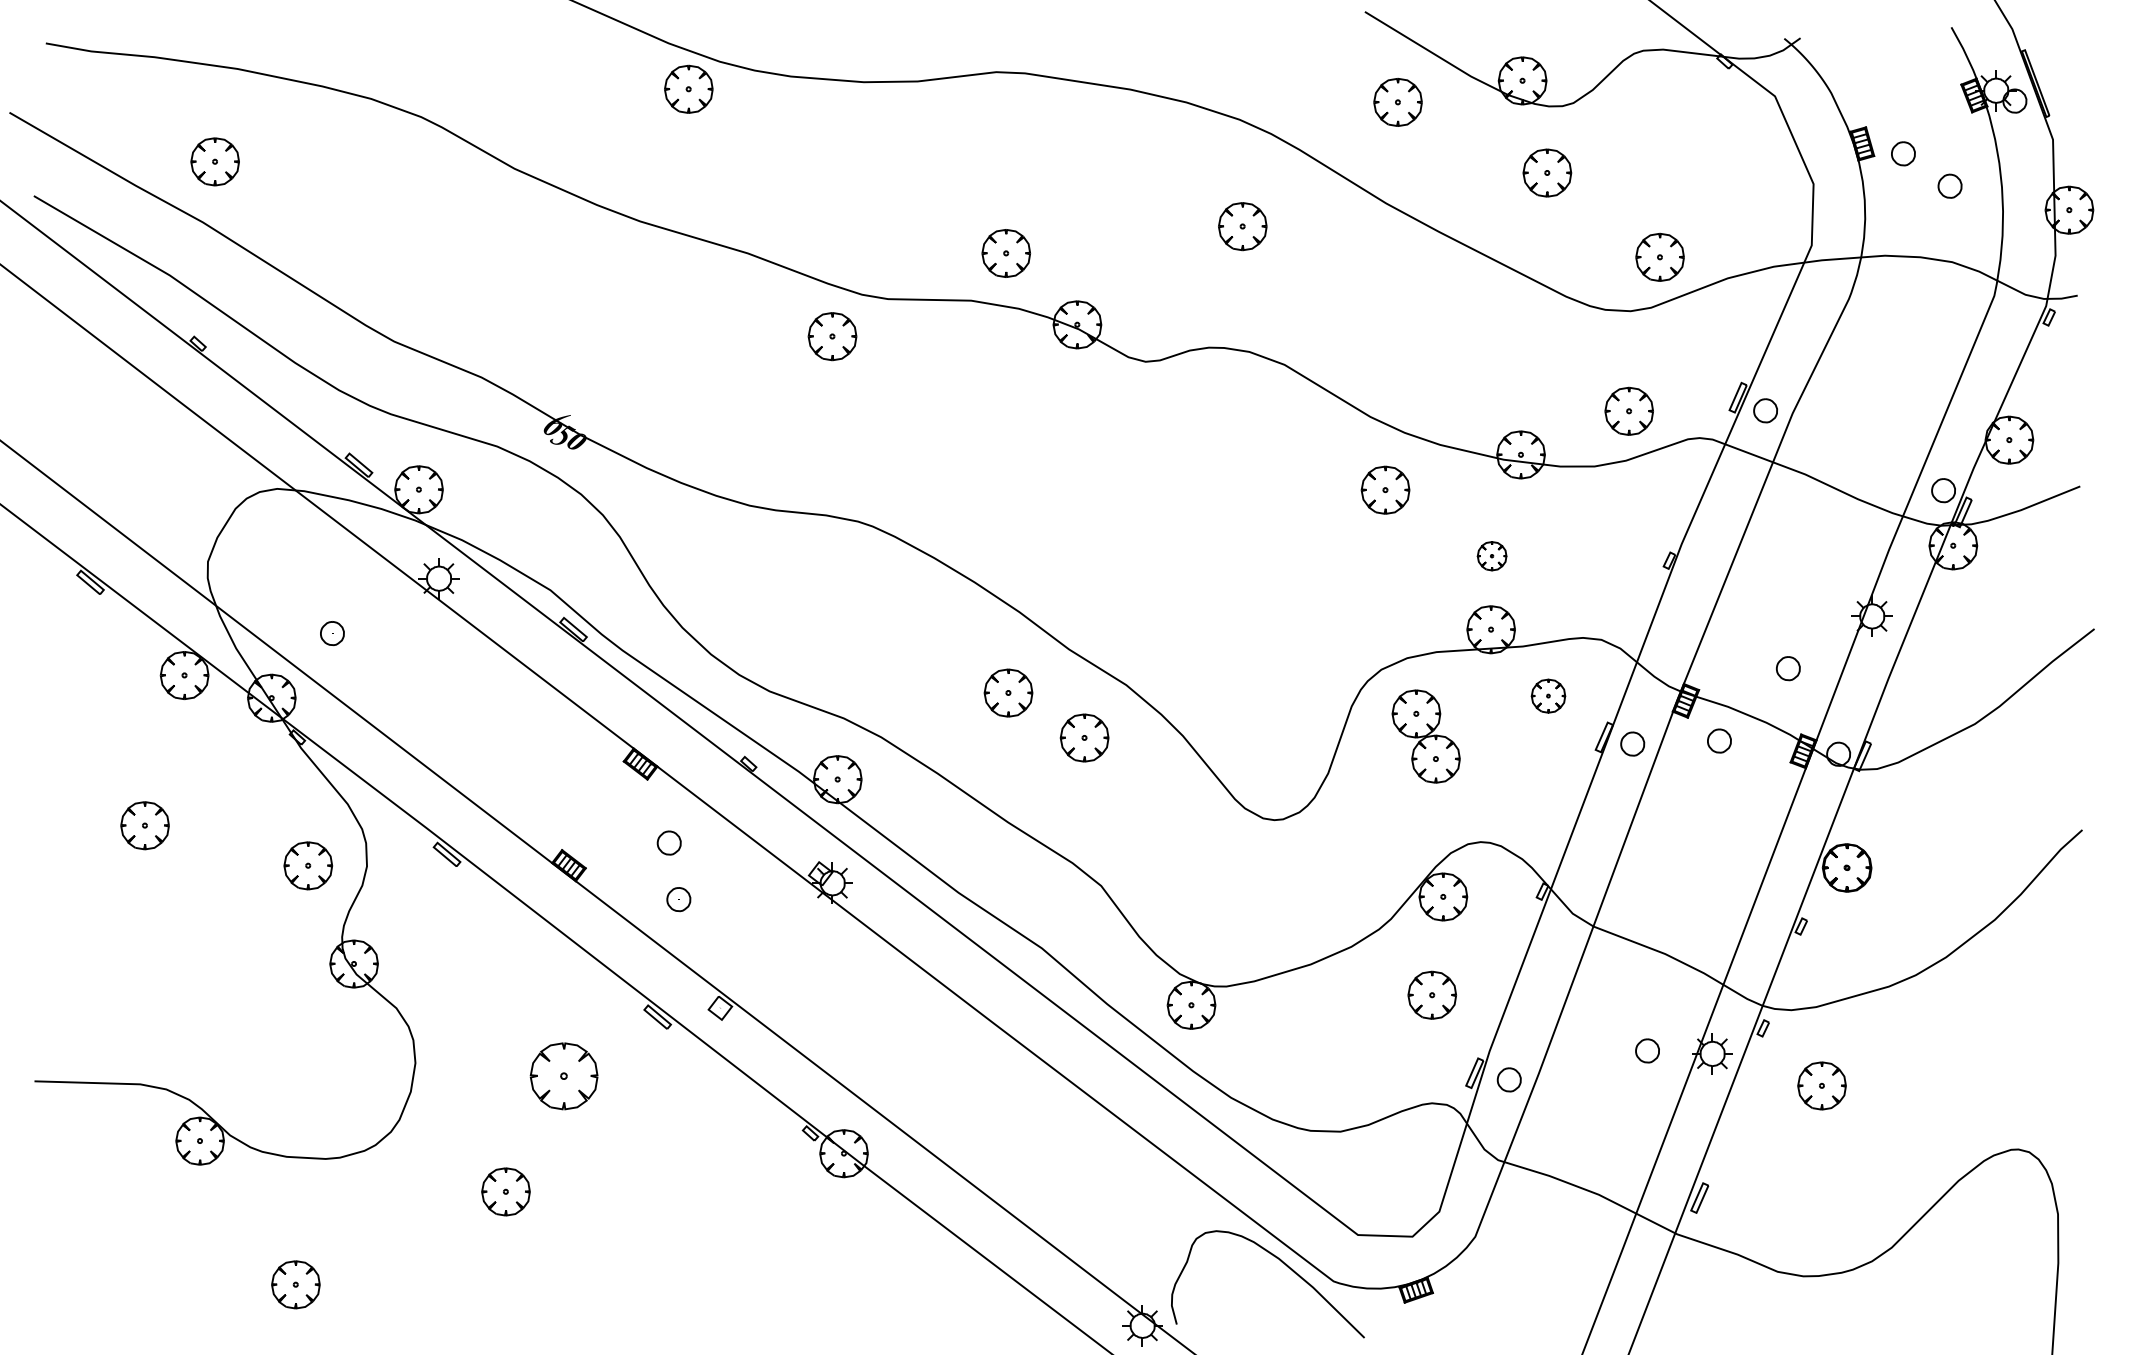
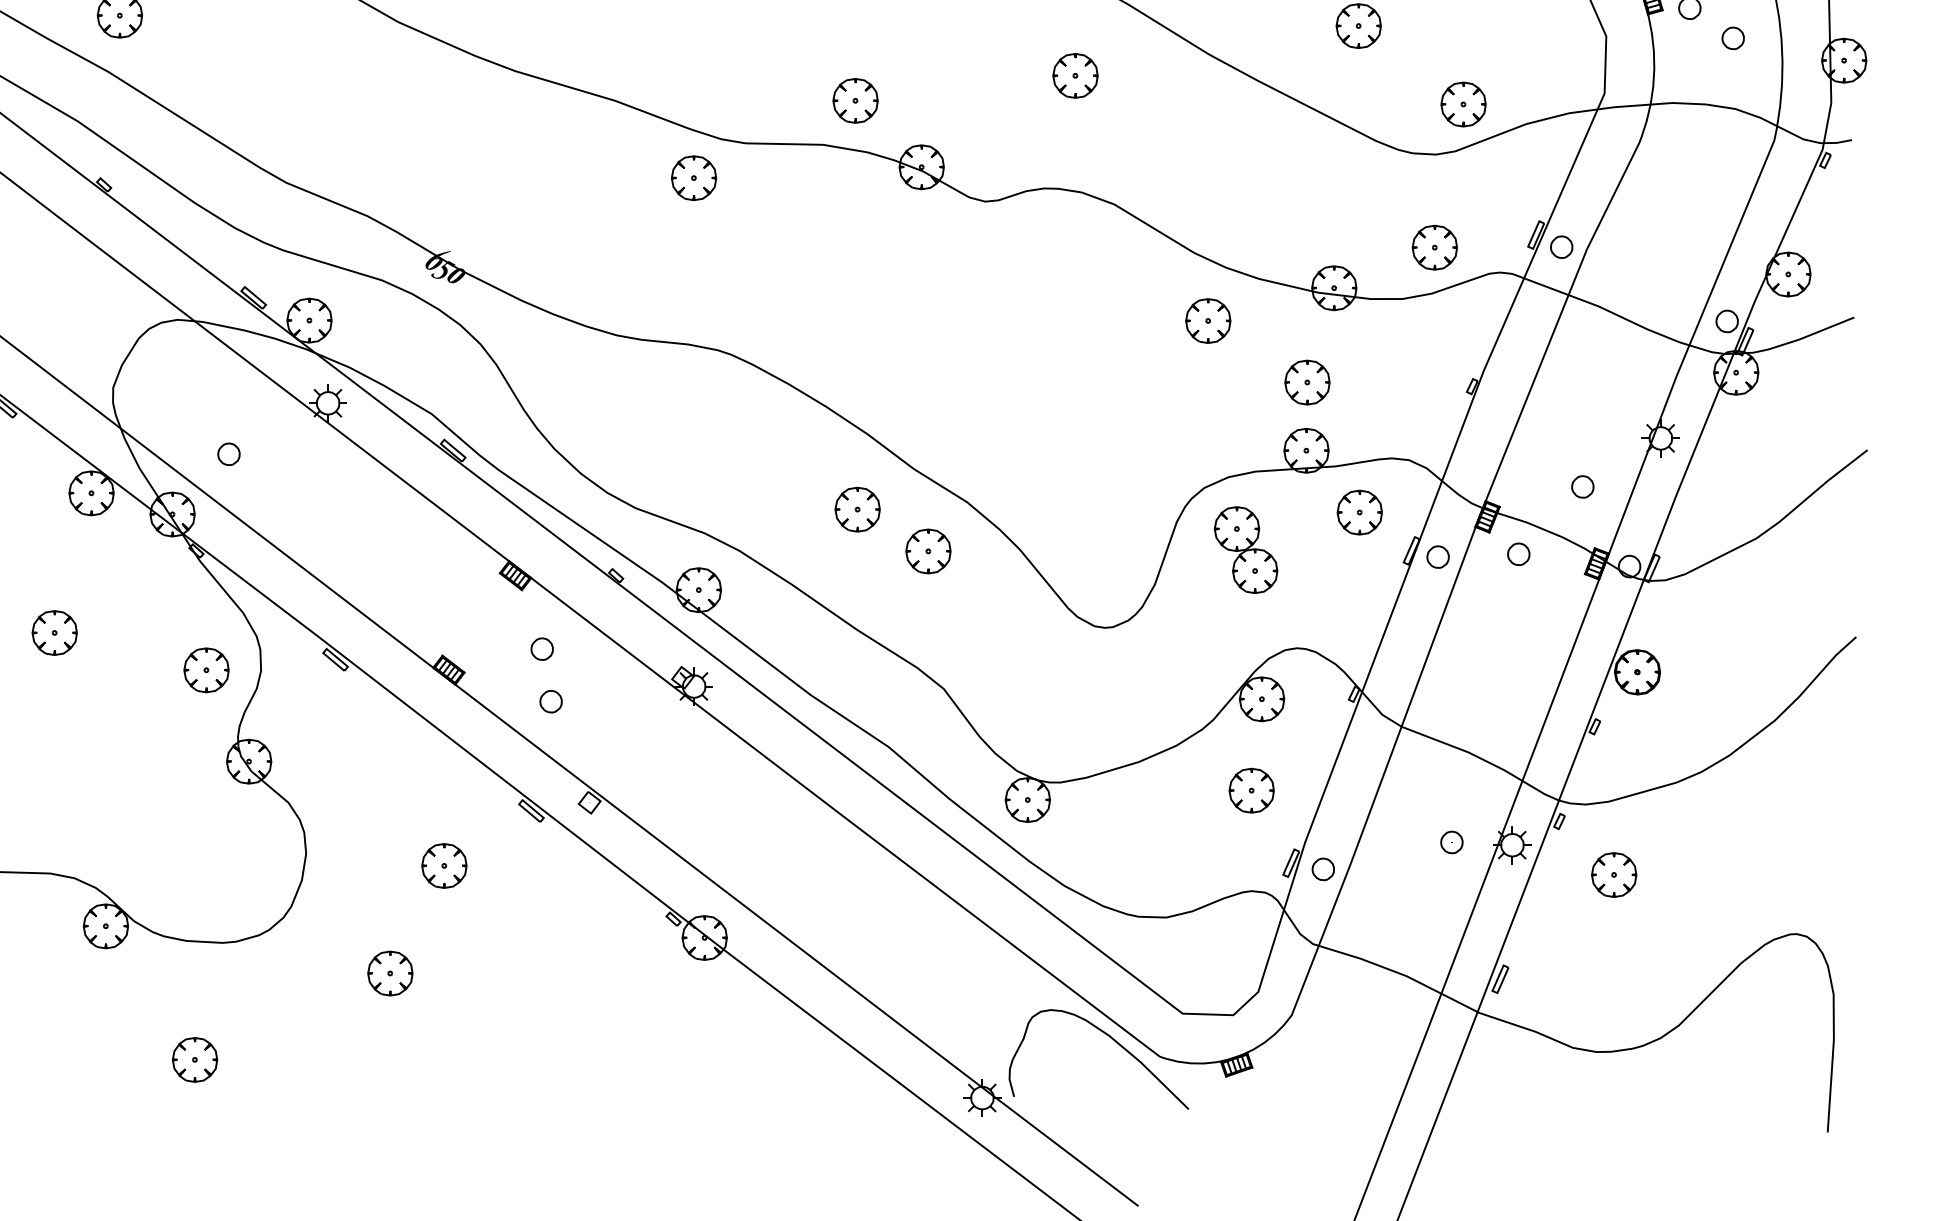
part: (1491, 555) -> (1306, 381), size x1.67
part: (1548, 695) -> (1359, 511), size x1.43
part: (563, 1075) -> (443, 865), size x0.71

